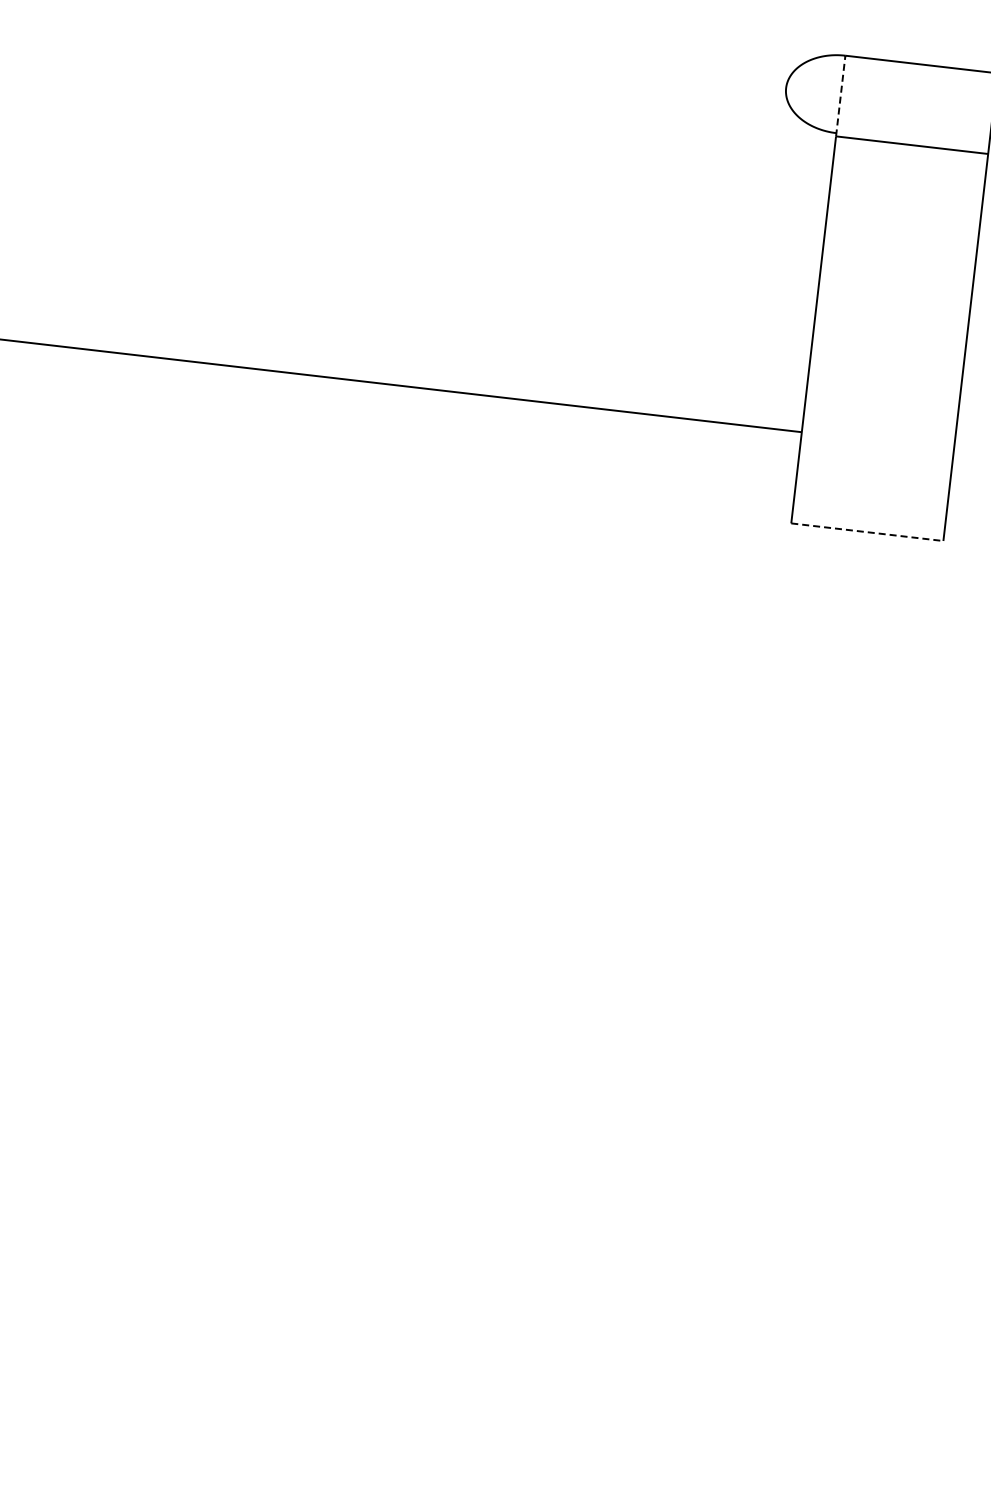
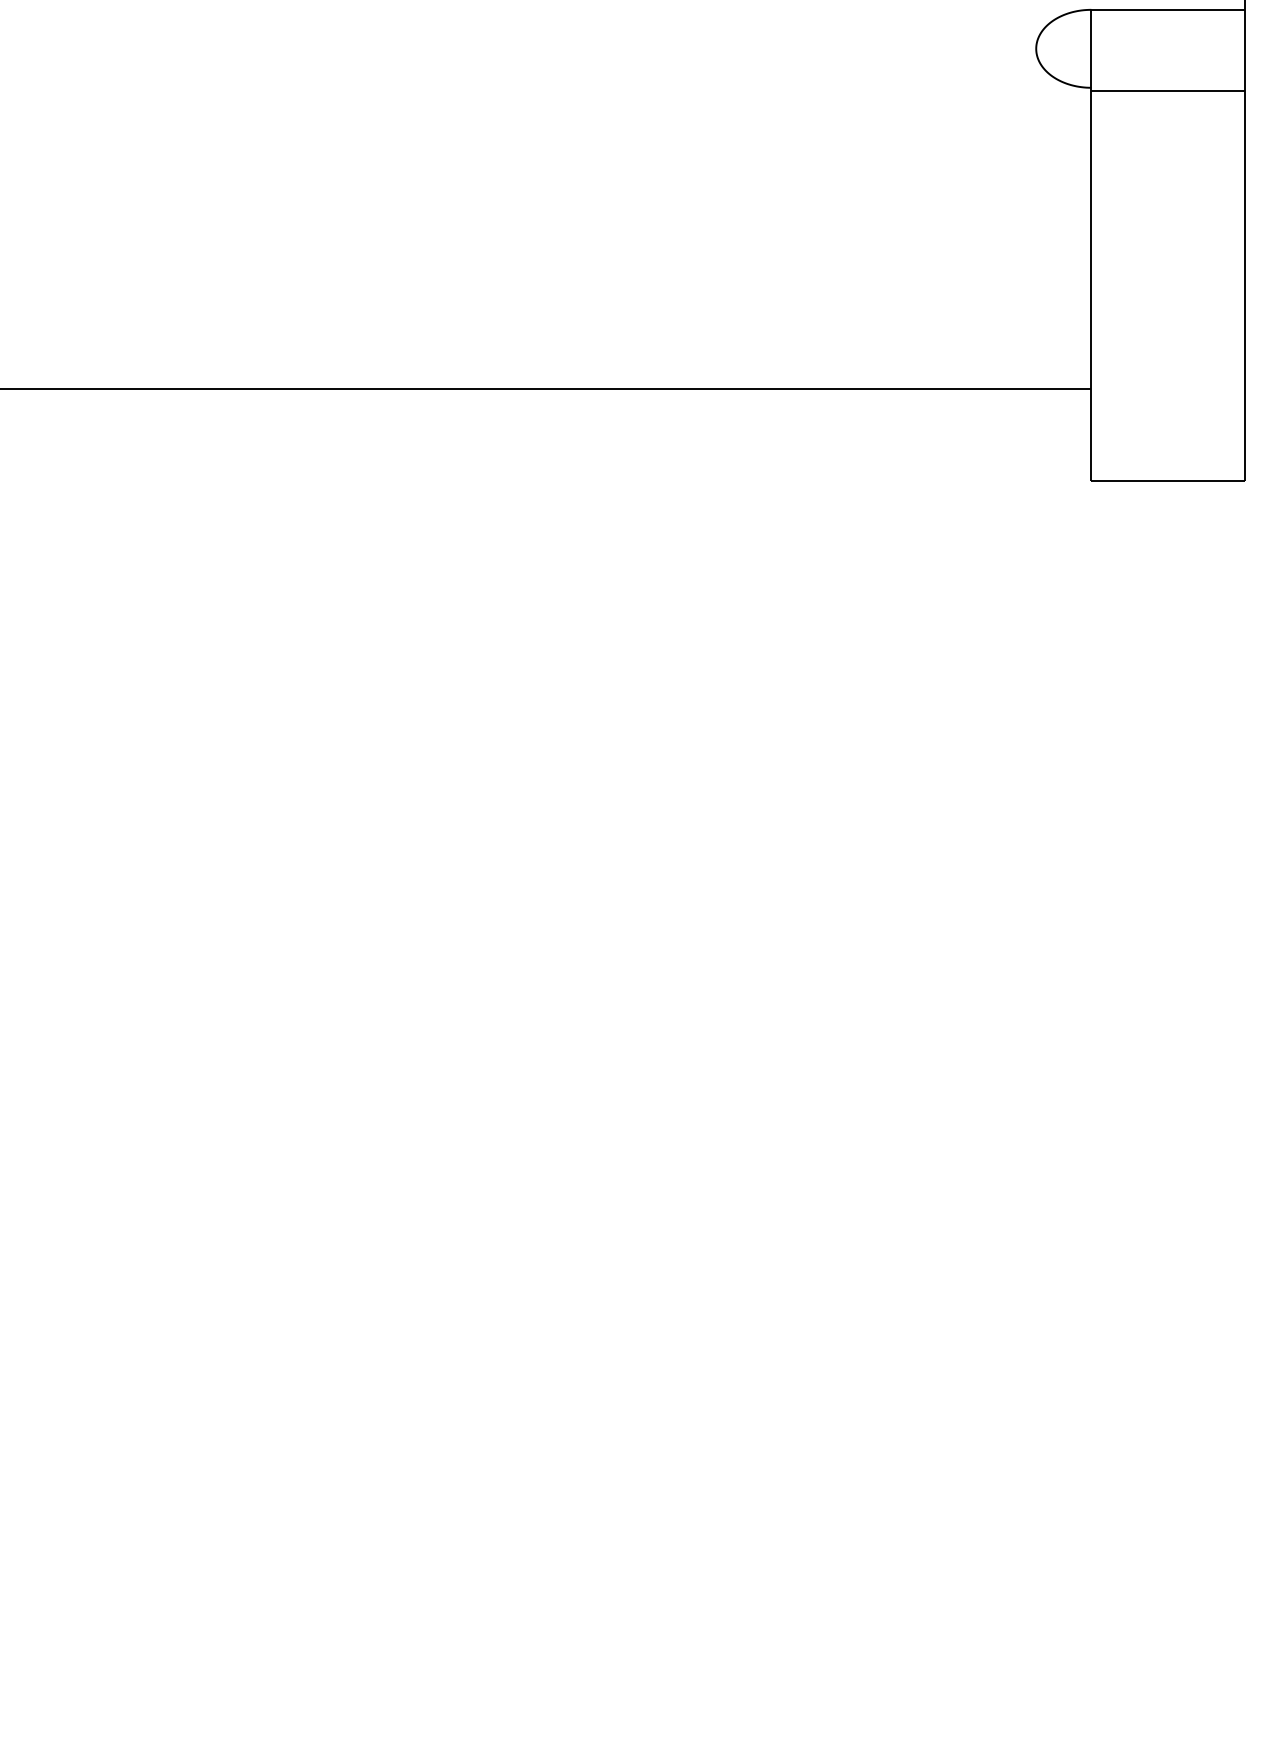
line: (840, 95) -> (1091, 49), dashed -> solid
line: (866, 531) -> (1167, 480), dashed -> solid

